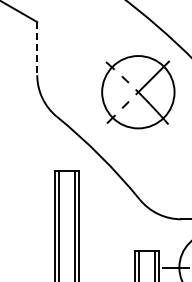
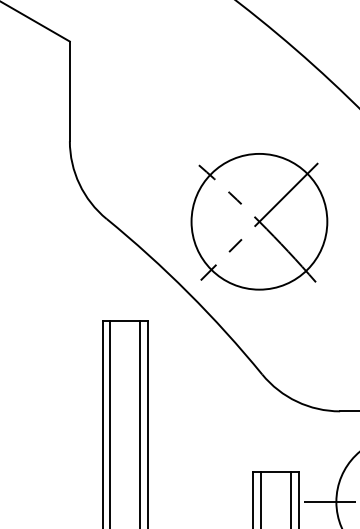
line: (37, 48) -> (70, 91), dashed -> solid
part: (138, 92) -> (259, 222), moved

